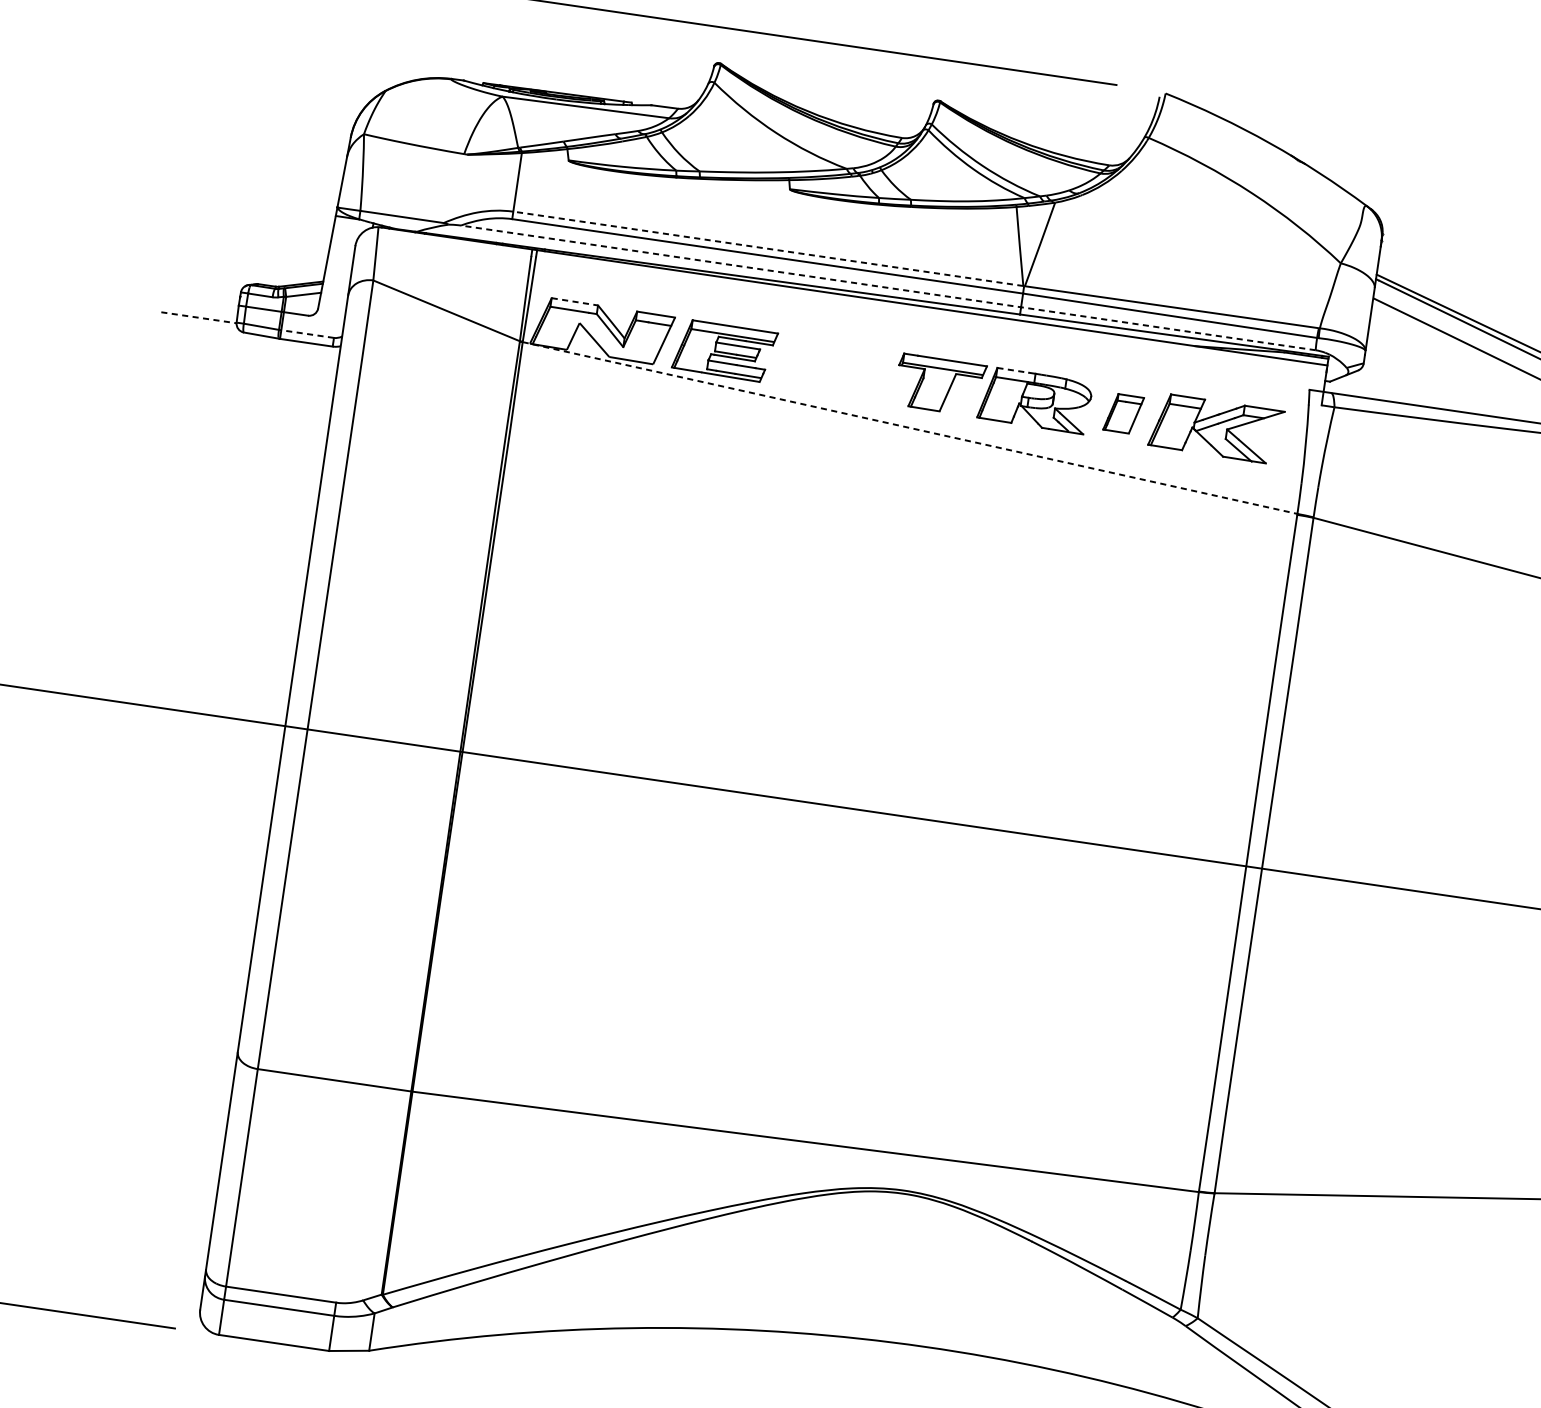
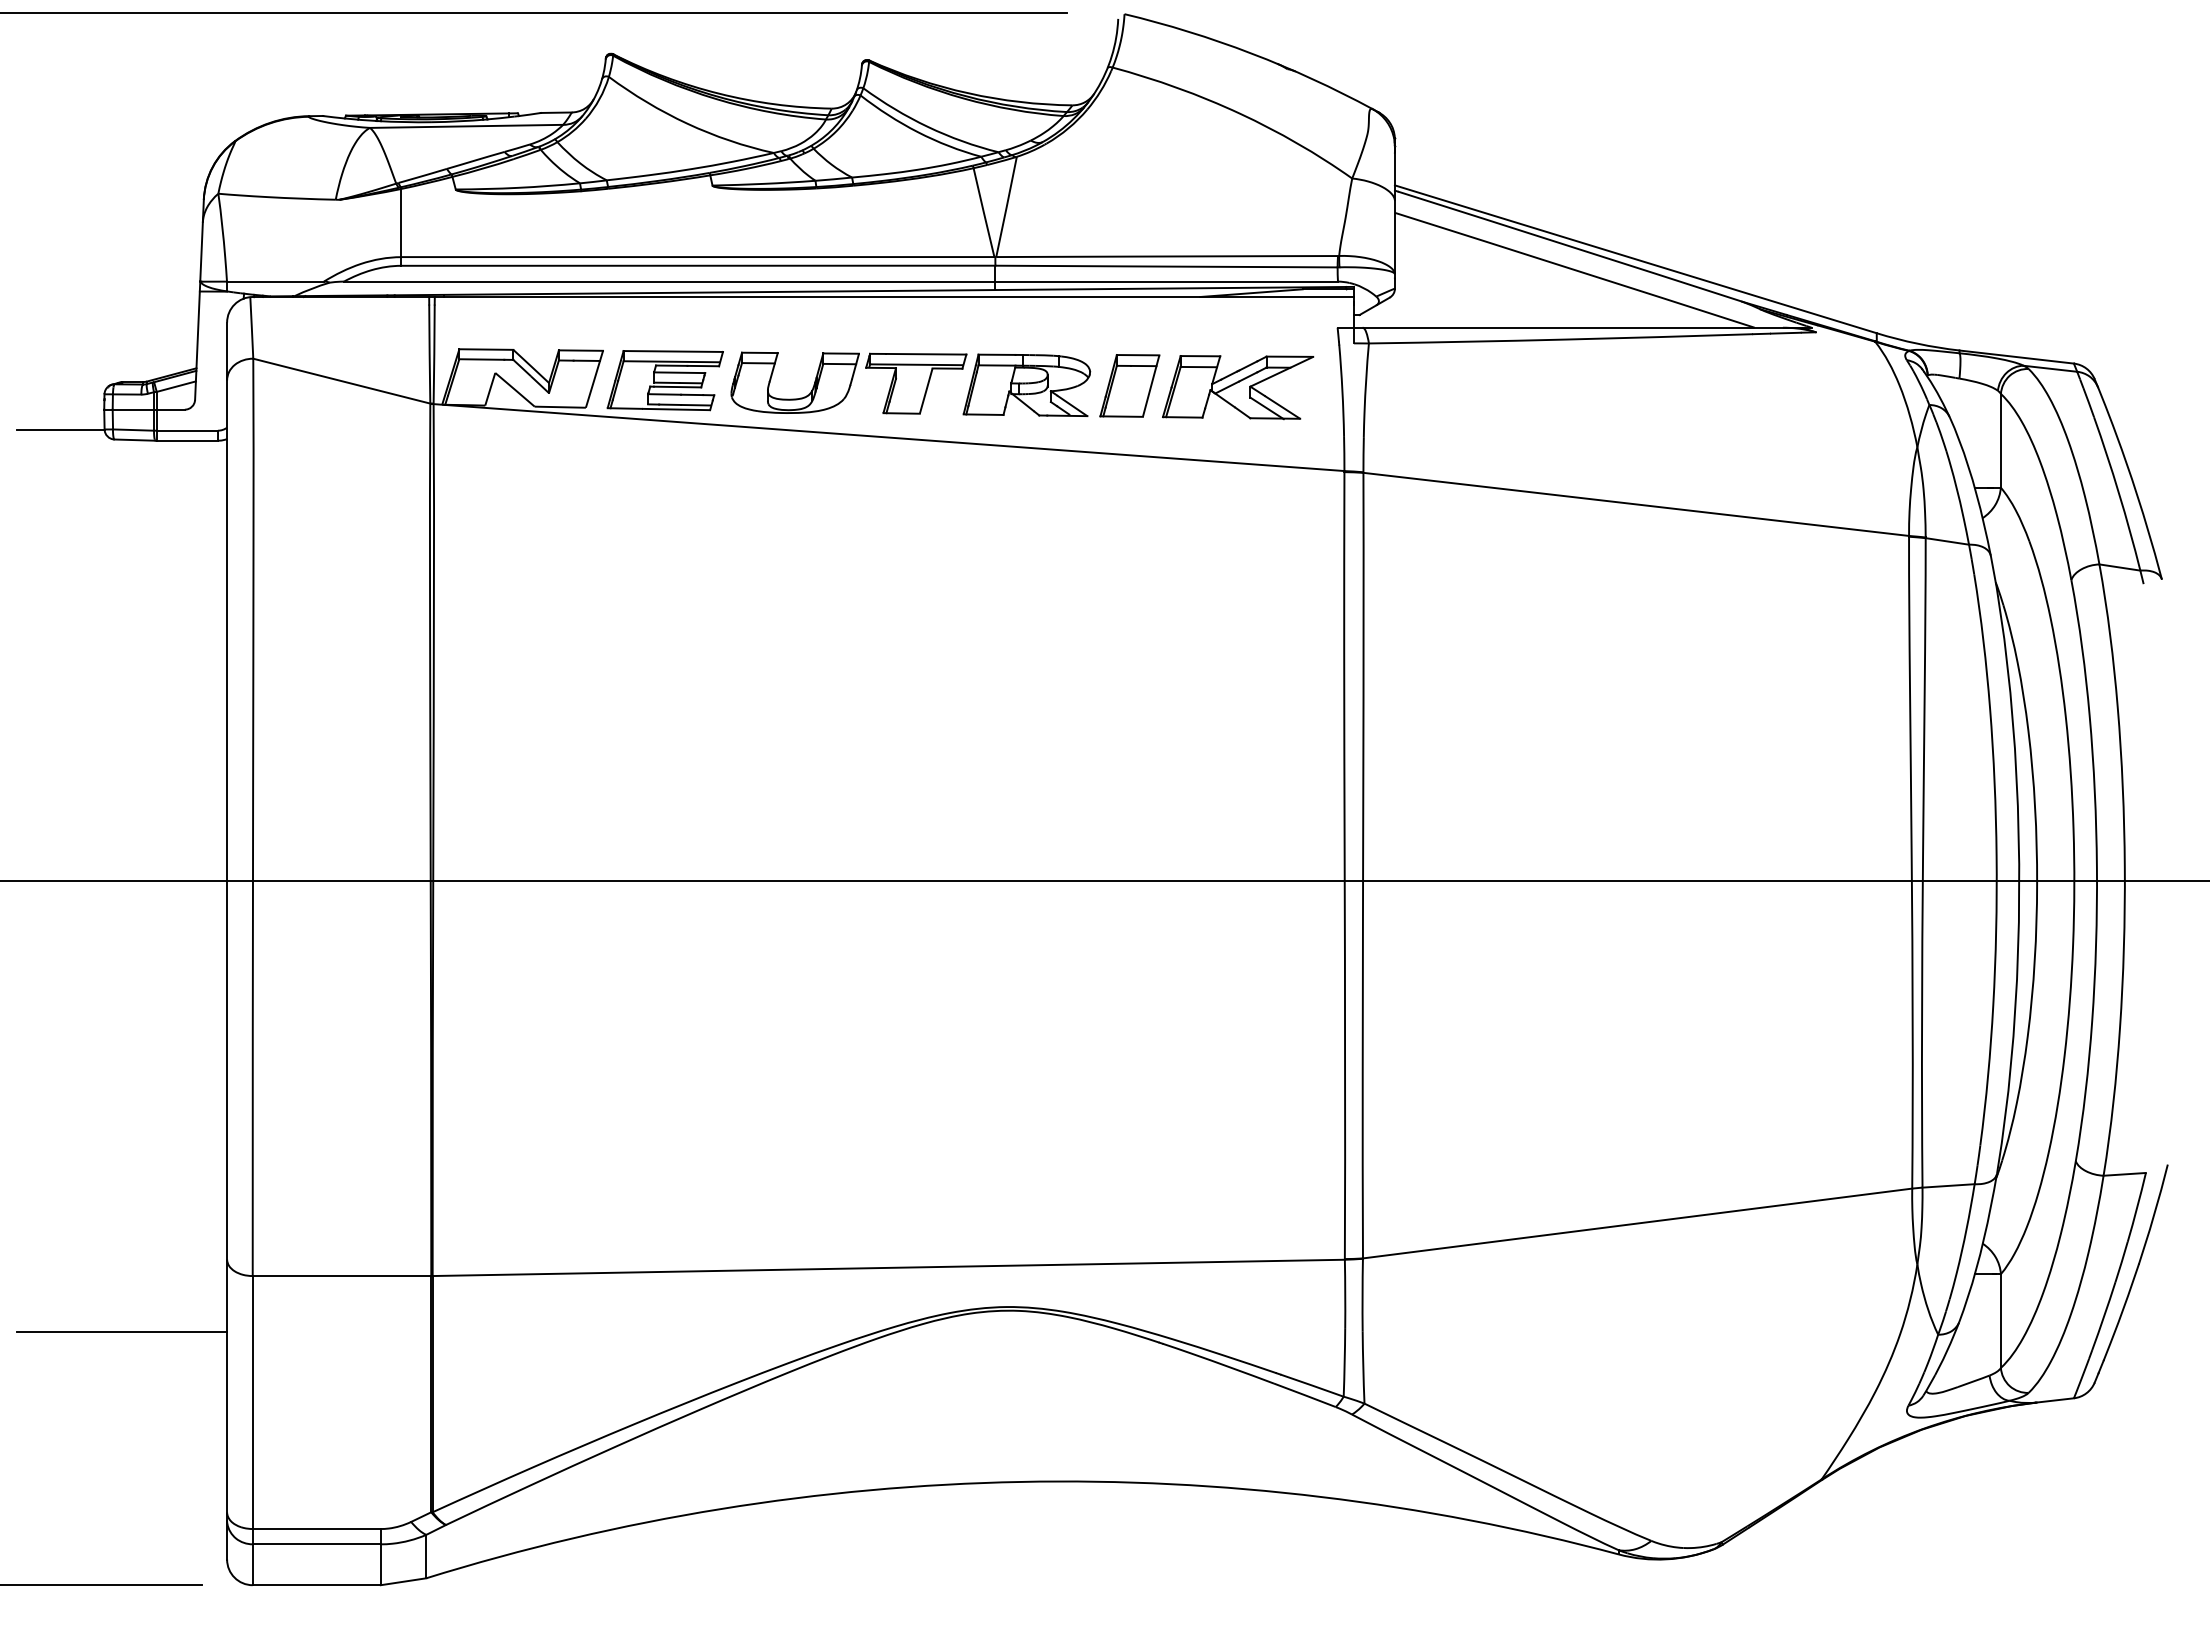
line: (767, 249) -> (697, 257), dashed -> solid
line: (887, 287) -> (840, 281), dashed -> solid
line: (575, 301) -> (486, 349), dashed -> solid
line: (198, 318) -> (60, 430), dashed -> solid
line: (307, 333) -> (187, 430), dashed -> solid
line: (1013, 370) -> (997, 354), dashed -> solid
part: (833, 382) -> (794, 398), added
part: (1123, 413) -> (1129, 385), size x1.43
line: (910, 428) -> (889, 437), dashed -> solid
line: (138, 1100) -> (122, 1331), added

